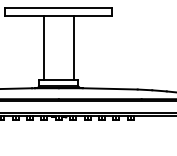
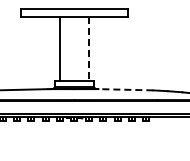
line: (73, 47) -> (89, 48), solid -> dashed
line: (109, 88) -> (125, 89), solid -> dashed

